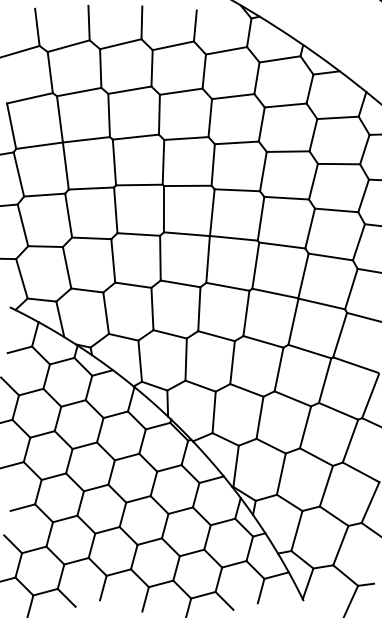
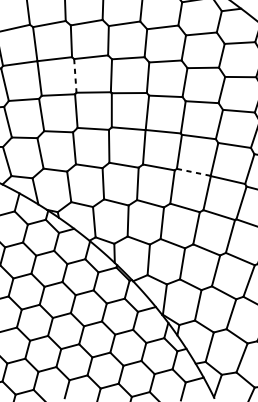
line: (114, 162) -> (75, 75), solid -> dashed
line: (275, 293) -> (193, 172), solid -> dashed

